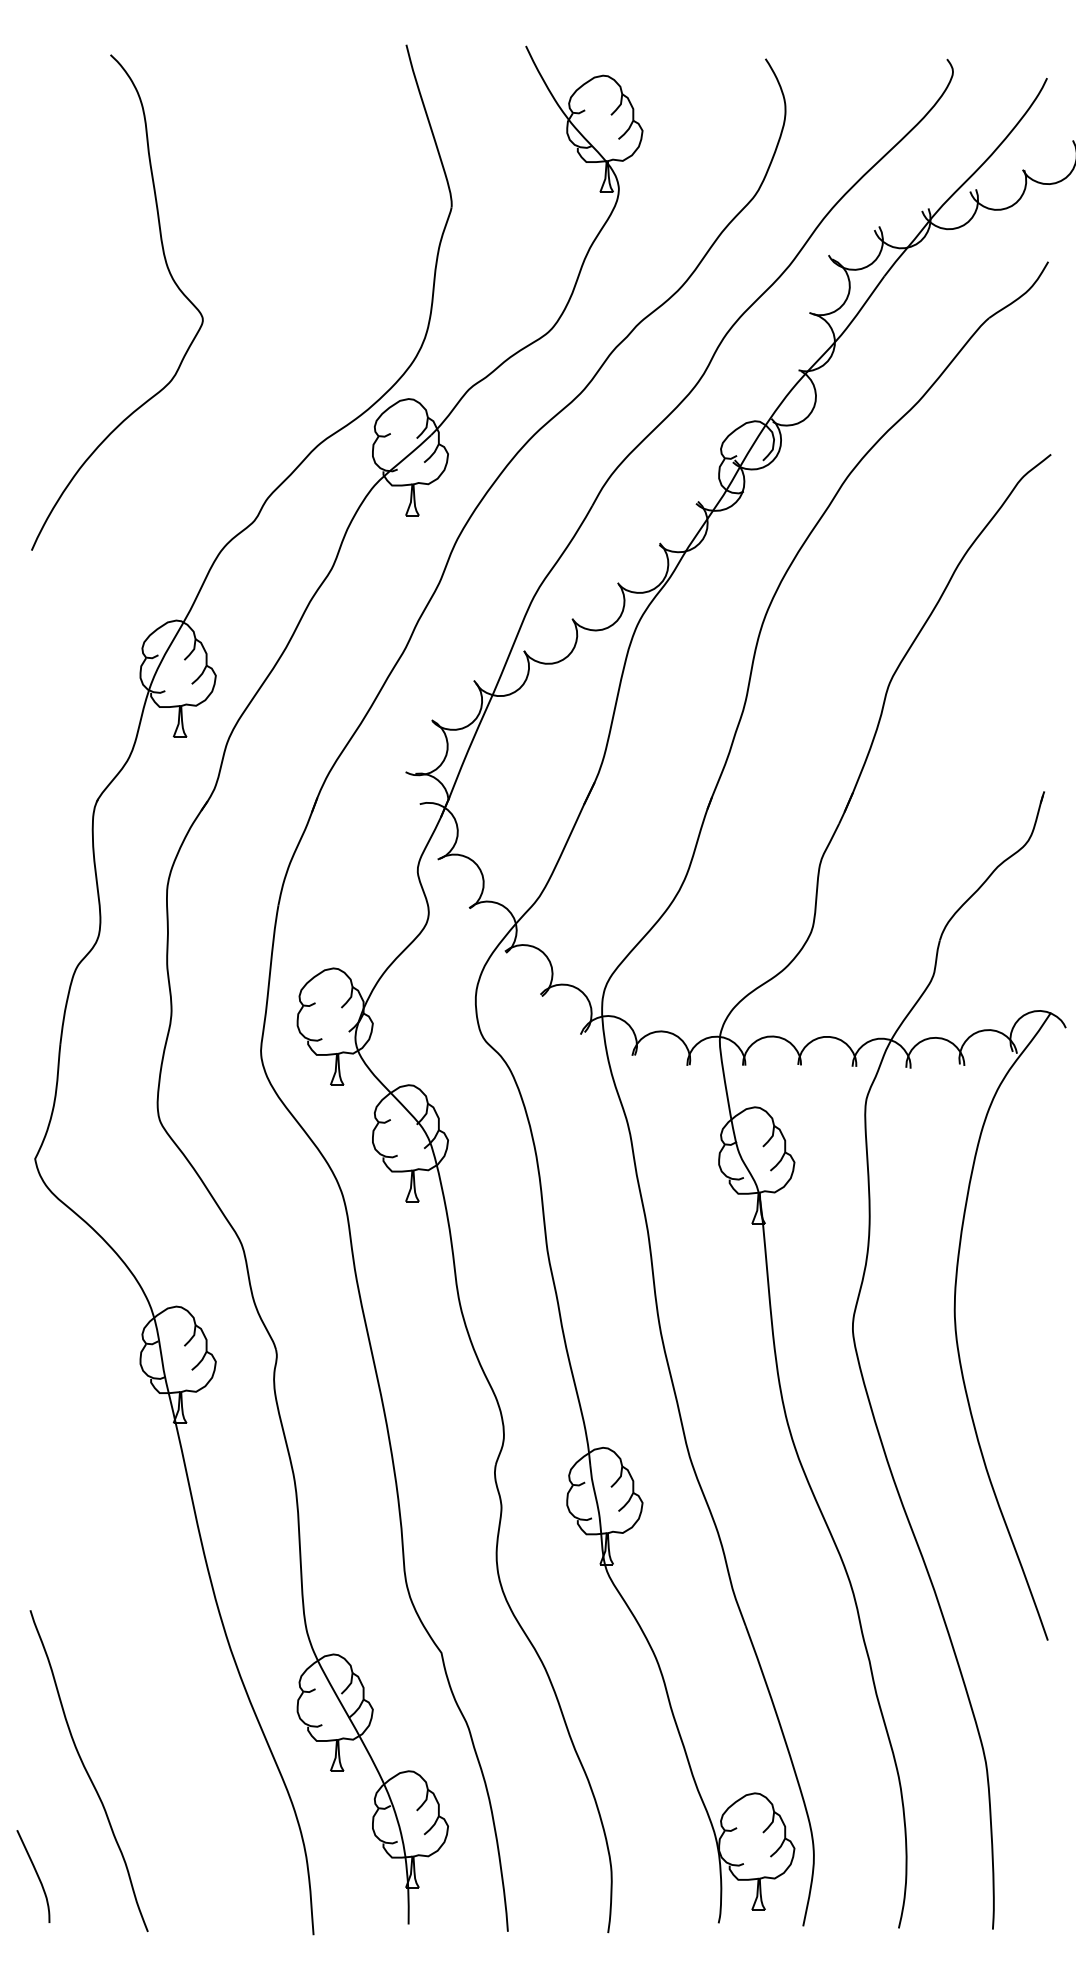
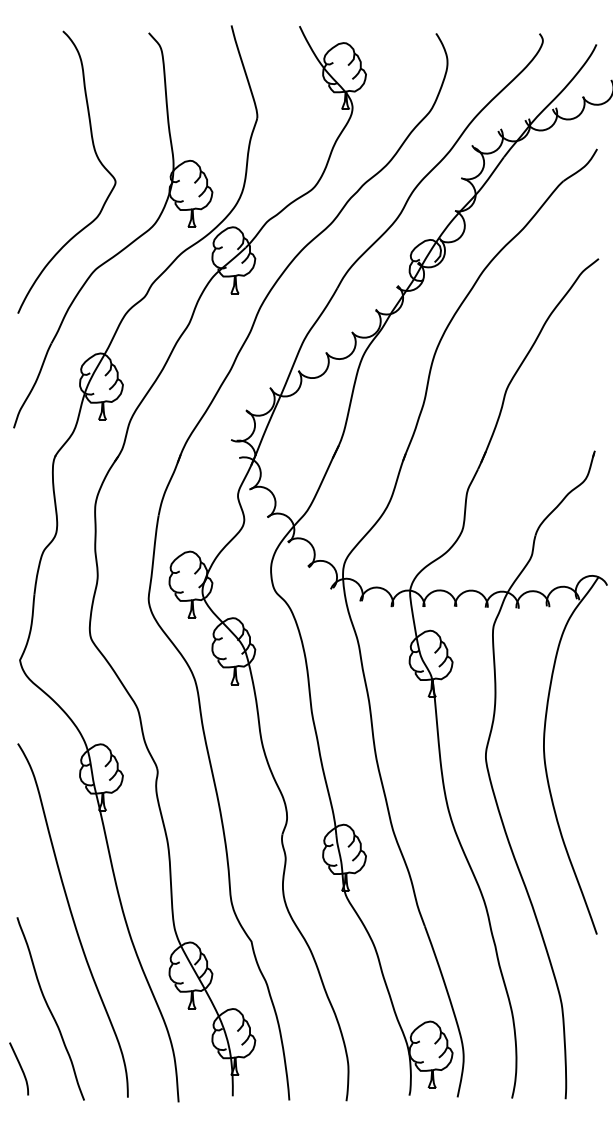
part: (220, 432) -> (125, 246), added
curve: (127, 1615) -> (72, 920), added

